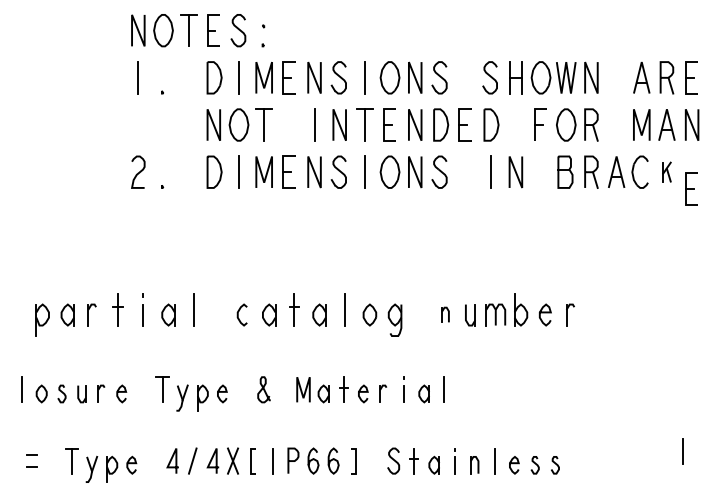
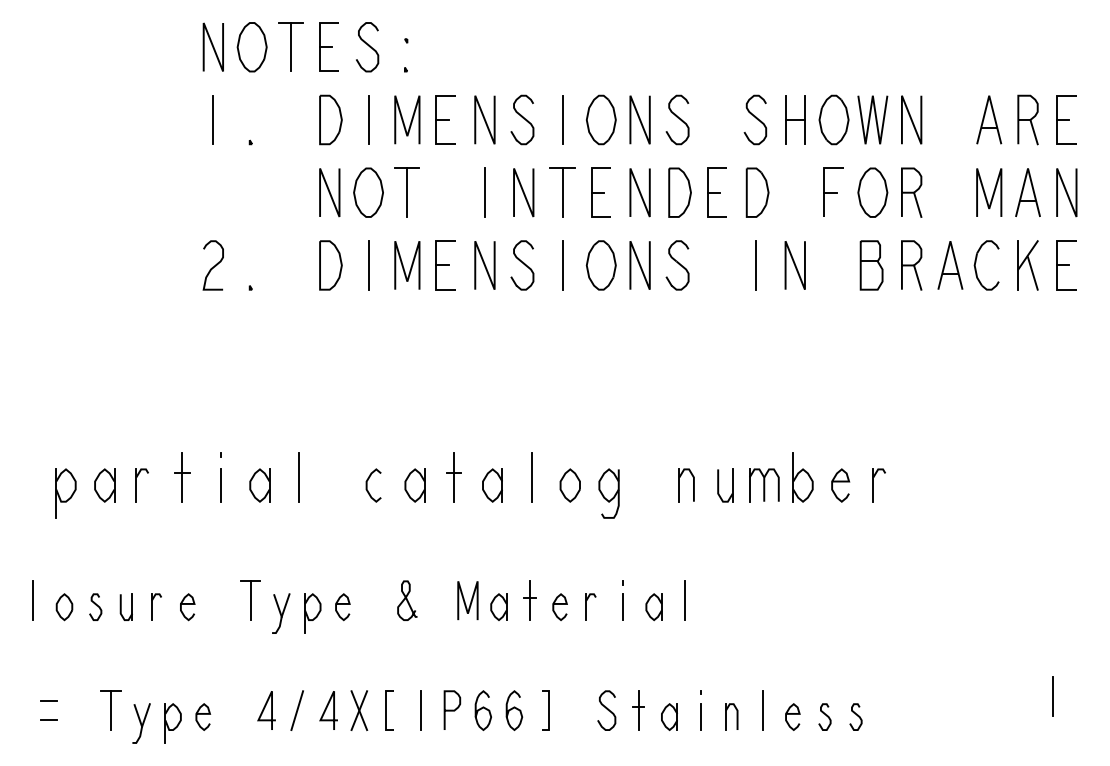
part: (666, 171) -> (1027, 264), size x1.67
part: (691, 188) -> (1065, 264), moved
part: (445, 314) -> (686, 484), size x1.43

